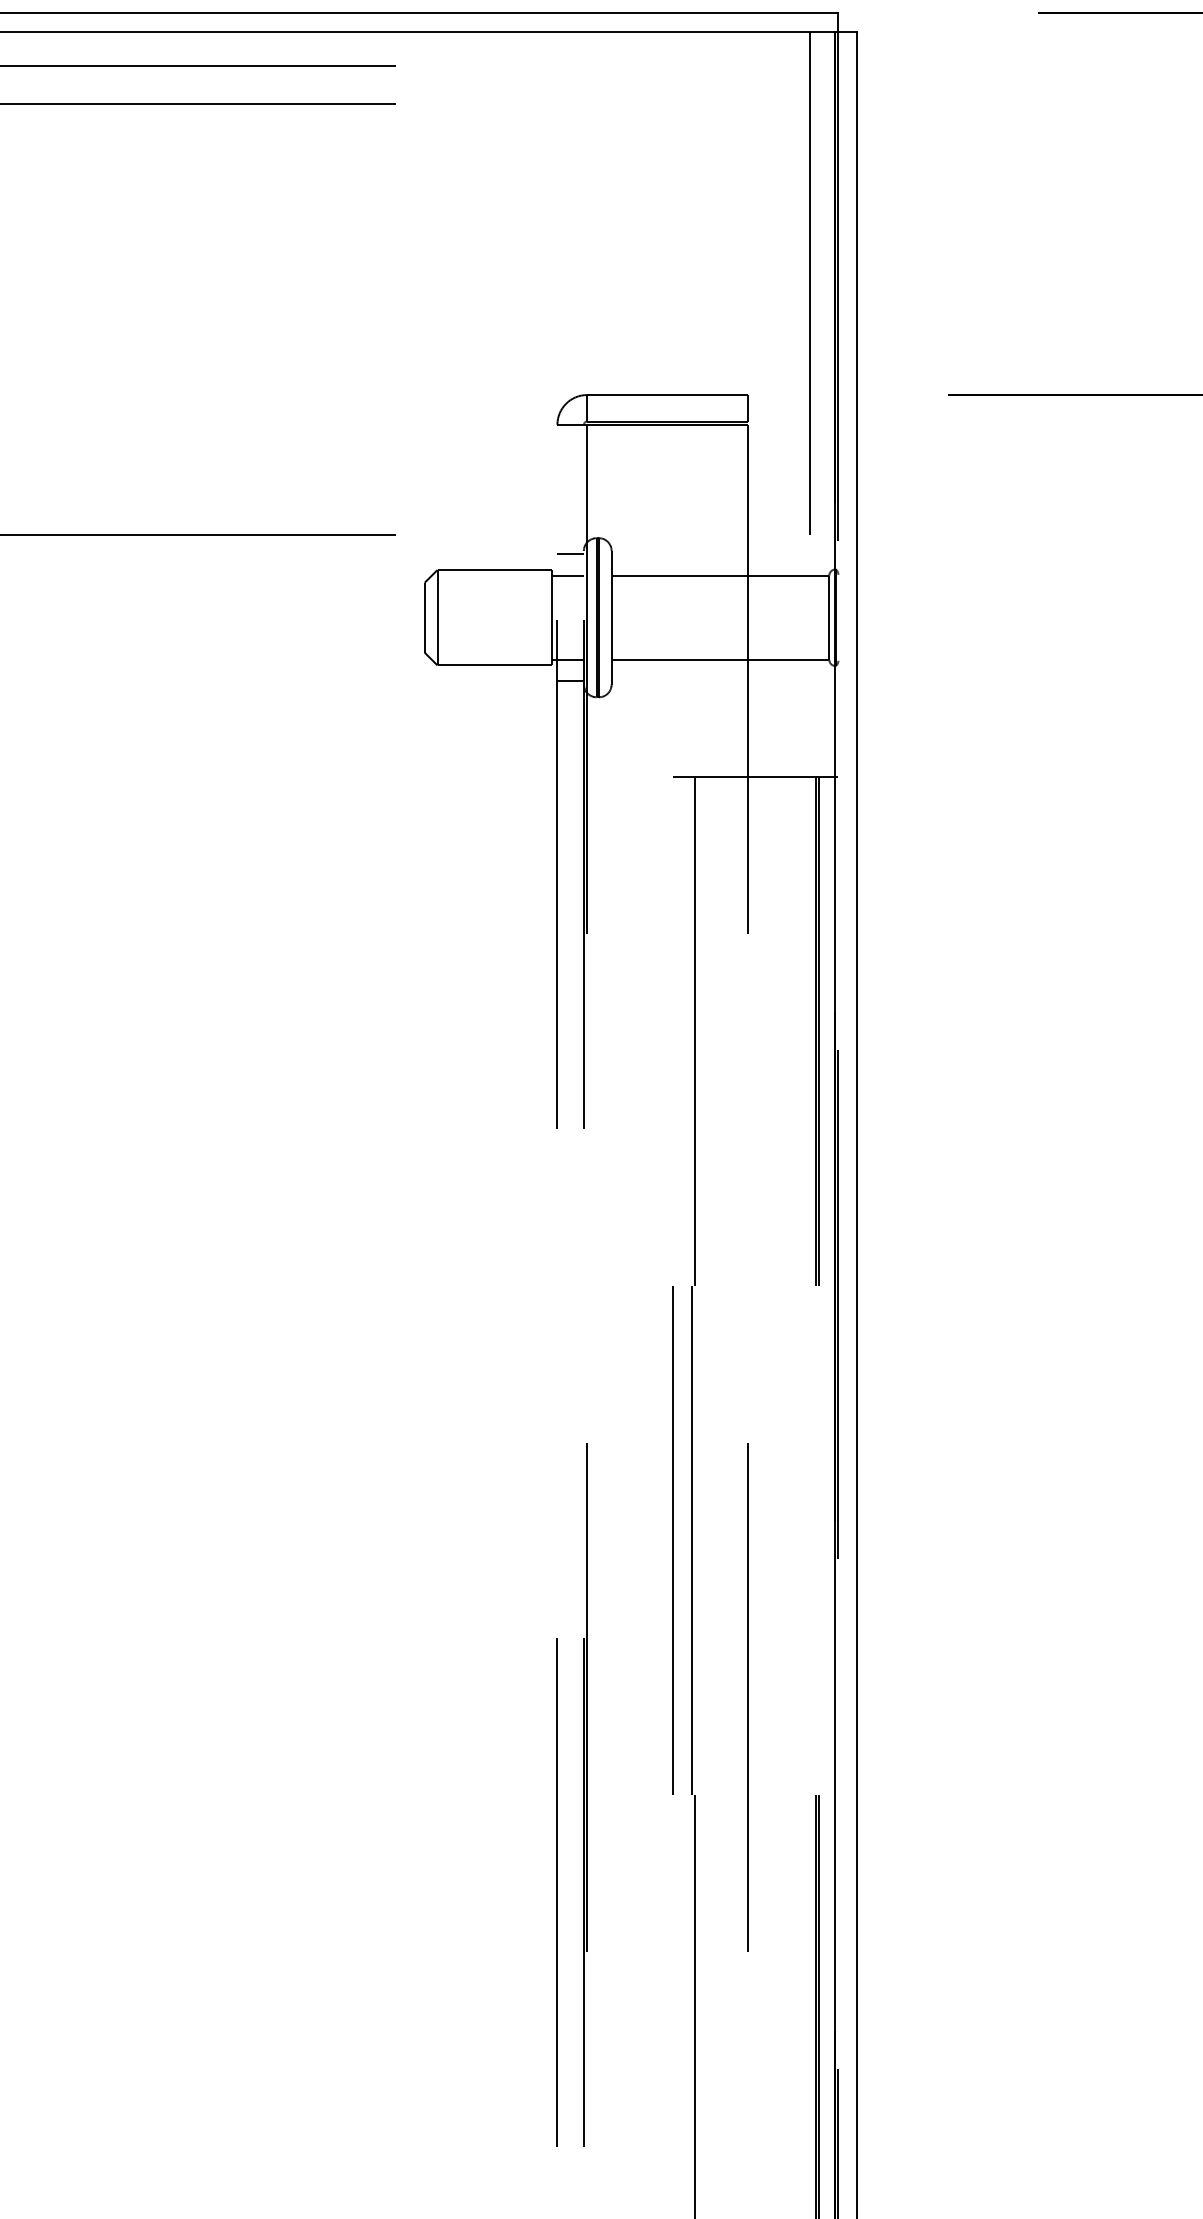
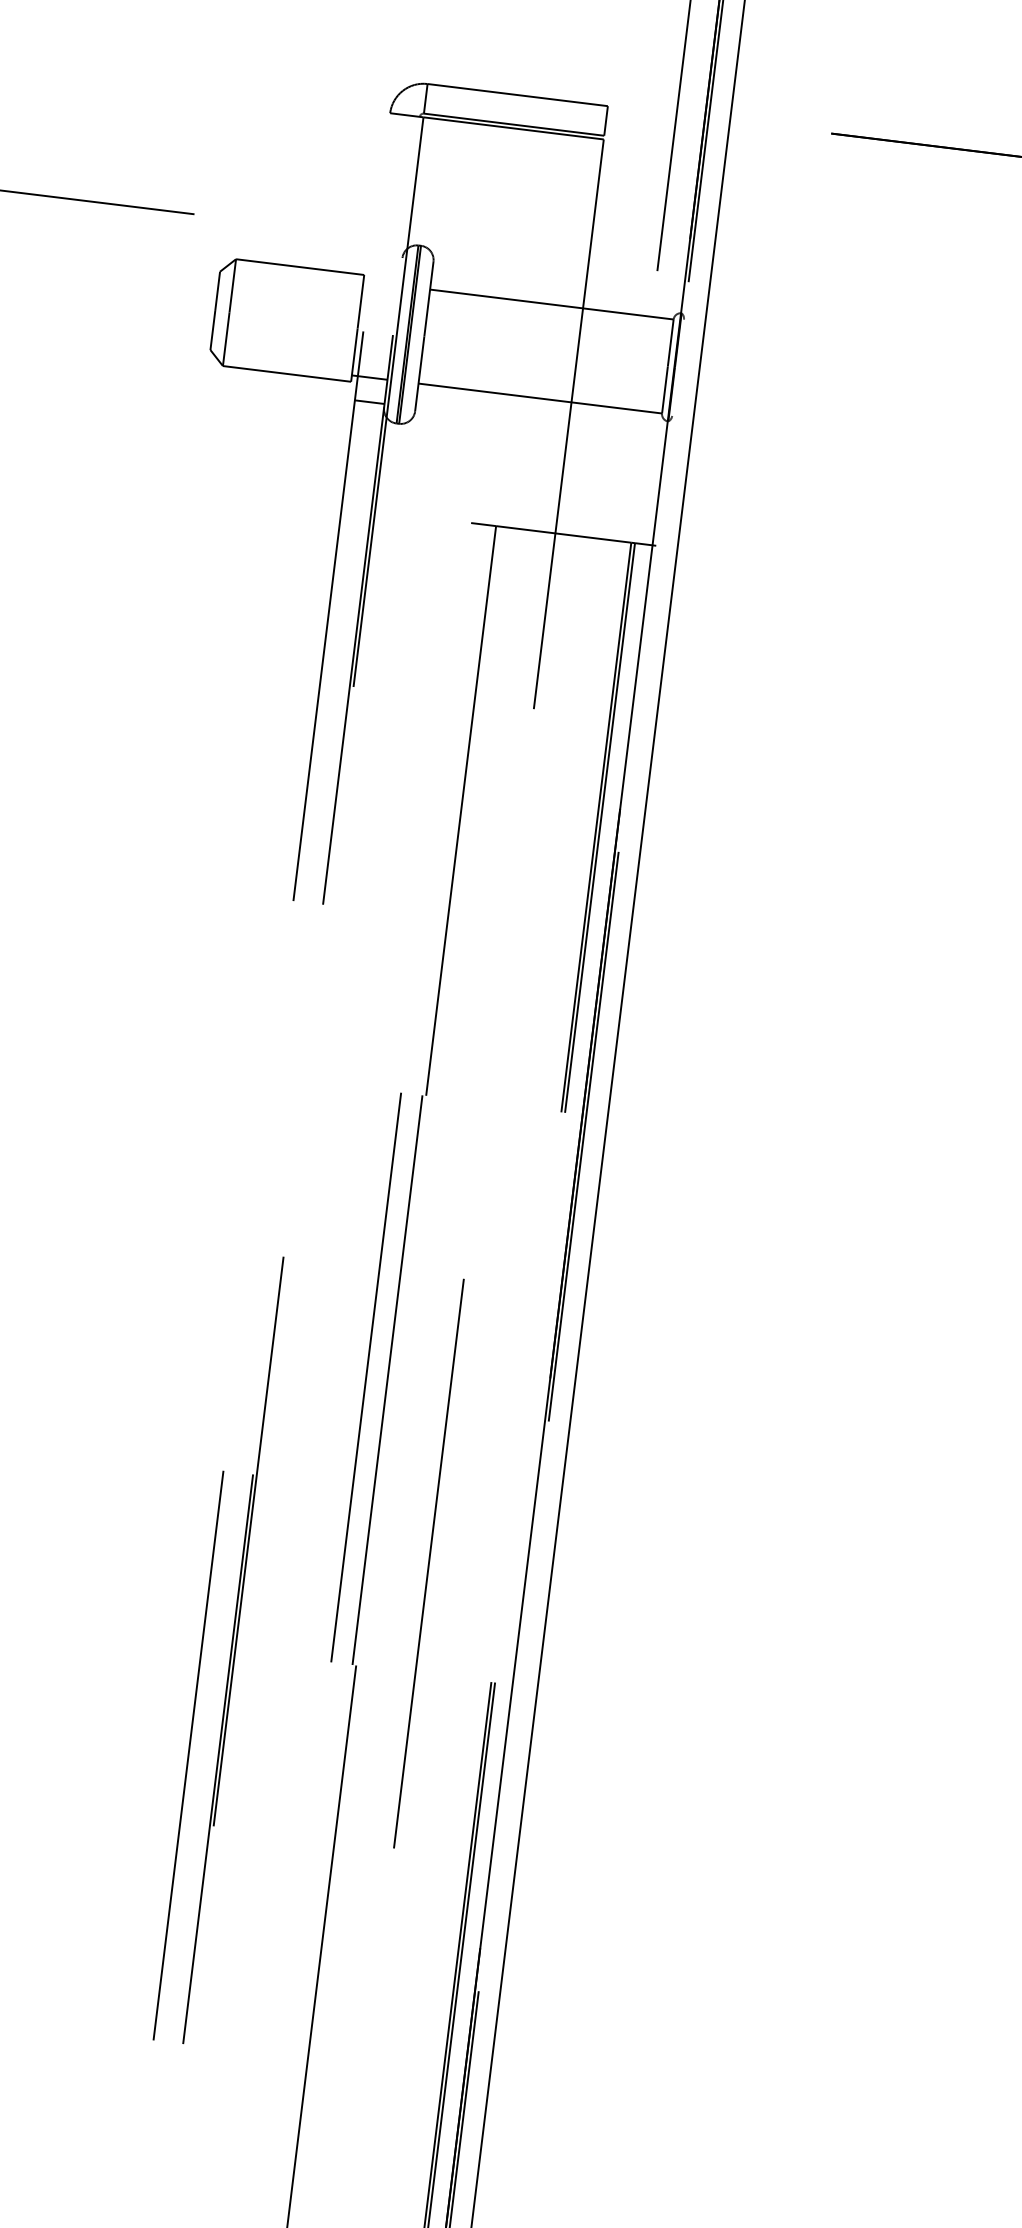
line: (570, 554) -> (386, 260), removed
line: (567, 575) -> (380, 283), removed

